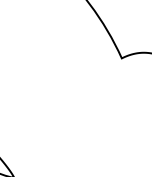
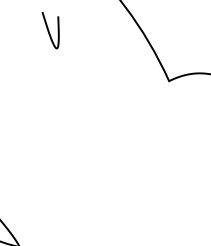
curve: (35, 21) -> (49, 30), added

